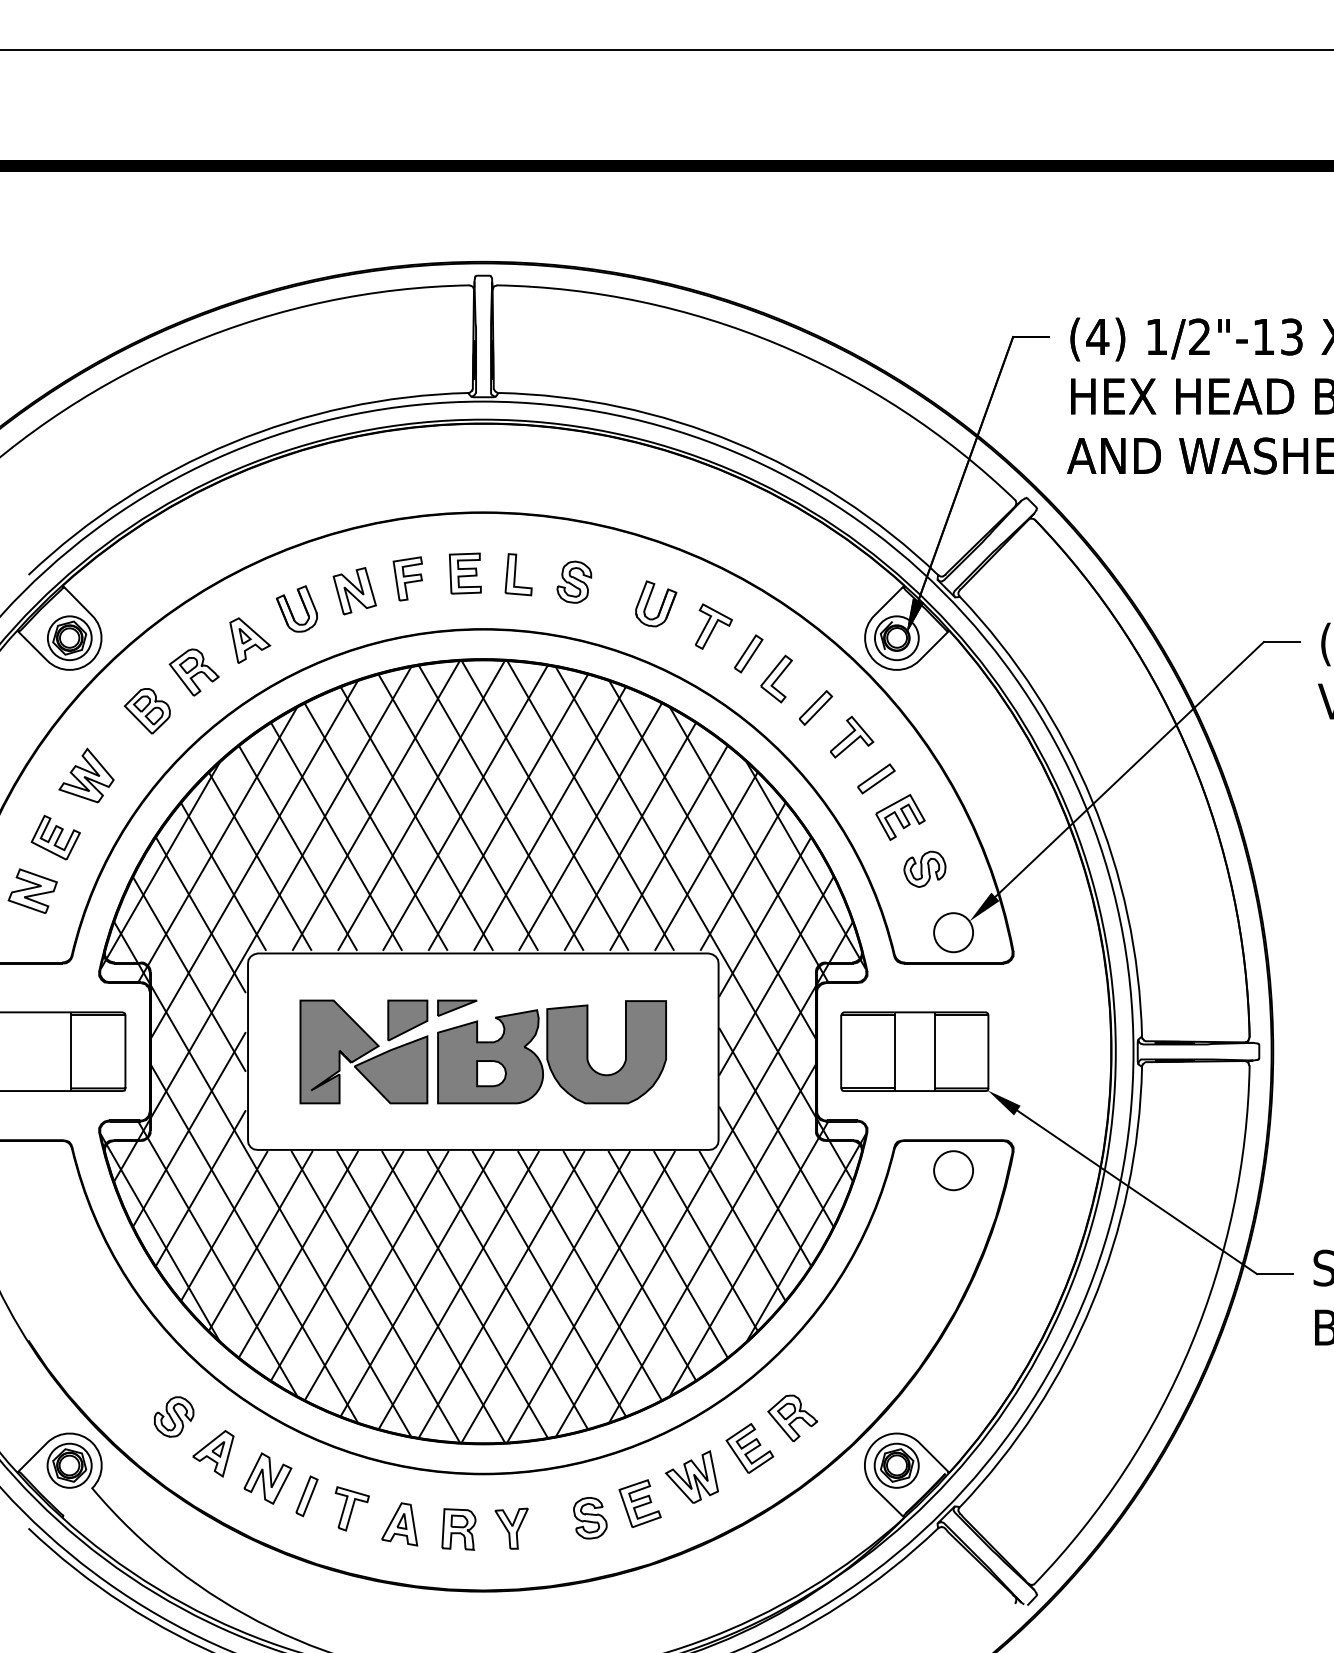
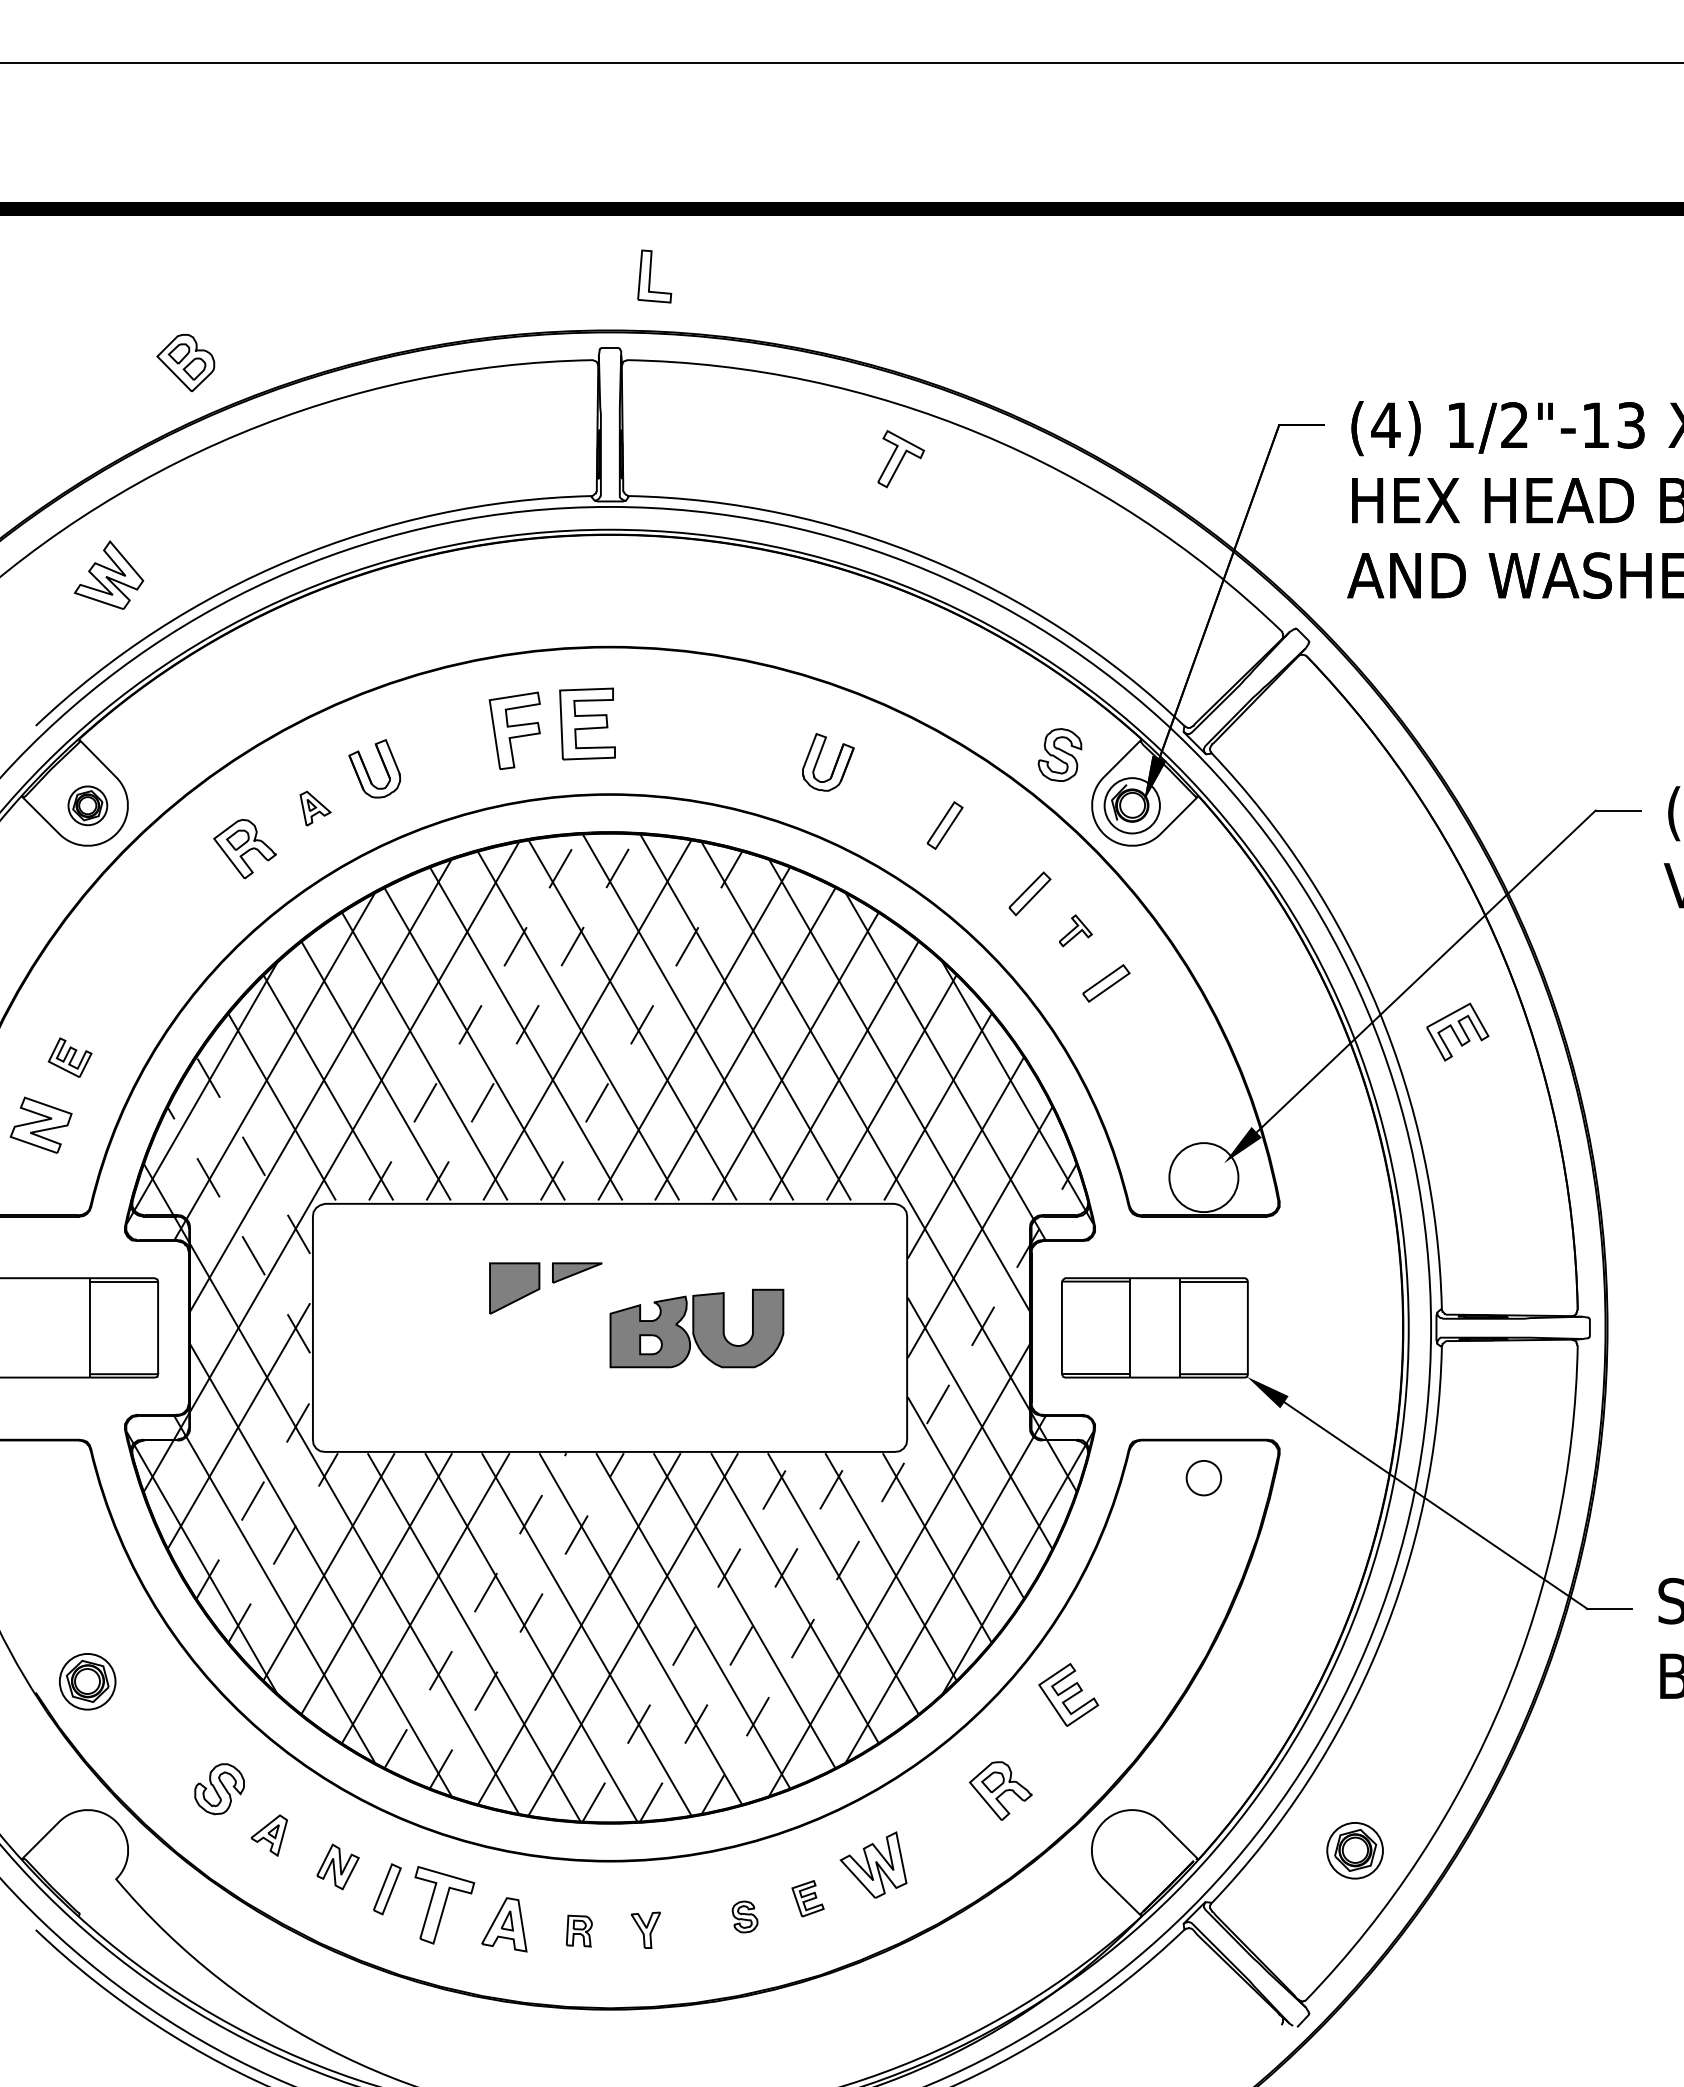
part: (464, 573) -> (586, 724), size x1.4
part: (518, 574) -> (654, 276), moved
part: (407, 578) -> (514, 730), size x1.4
part: (573, 581) -> (1059, 754), moved
part: (354, 591) -> (447, 746), removed
part: (714, 626) -> (901, 459), moved
part: (69, 638) -> (87, 805), size x0.7
part: (250, 640) -> (315, 808), size x0.6
part: (776, 678) -> (980, 856), removed
part: (147, 711) -> (185, 363), moved
part: (851, 737) -> (1075, 930), size x0.6
part: (86, 775) -> (108, 574), moved
line: (375, 805) -> (474, 1017), solid -> dashed
line: (421, 805) -> (532, 1016), solid -> dashed
line: (508, 812) -> (641, 1025), solid -> dashed
part: (900, 816) -> (1457, 1031), moved
part: (55, 837) -> (69, 1057), size x0.7
part: (924, 869) -> (1167, 1097), removed
line: (200, 915) -> (253, 1155), solid -> dashed
circle: (953, 932) -> (1203, 1177), size x1.4
line: (189, 973) -> (238, 1229), solid -> dashed
part: (364, 1051) -> (459, 1327), removed
part: (551, 1052) -> (696, 1328), size x0.6
circle: (953, 1170) -> (1203, 1477), size x0.7
line: (704, 1178) -> (889, 1488), solid -> dashed
line: (200, 1188) -> (253, 1500), solid -> dashed
line: (224, 1225) -> (283, 1547), solid -> dashed
line: (376, 1275) -> (475, 1610), solid -> dashed
line: (417, 1283) -> (526, 1620), solid -> dashed
line: (546, 1296) -> (689, 1637), solid -> dashed
line: (591, 1296) -> (746, 1637), solid -> dashed
part: (749, 1448) -> (1068, 1694), moved
part: (213, 1453) -> (269, 1835), size x0.7
part: (69, 1465) -> (87, 1681), moved
part: (896, 1465) -> (1354, 1850), moved
part: (267, 1478) -> (337, 1866), size x0.7
part: (639, 1503) -> (807, 1898), size x0.6
part: (352, 1508) -> (444, 1904), size x1.4
part: (589, 1517) -> (744, 1916), size x0.6
part: (459, 1528) -> (579, 1930), size x0.6
part: (511, 1528) -> (645, 1930), size x0.7

